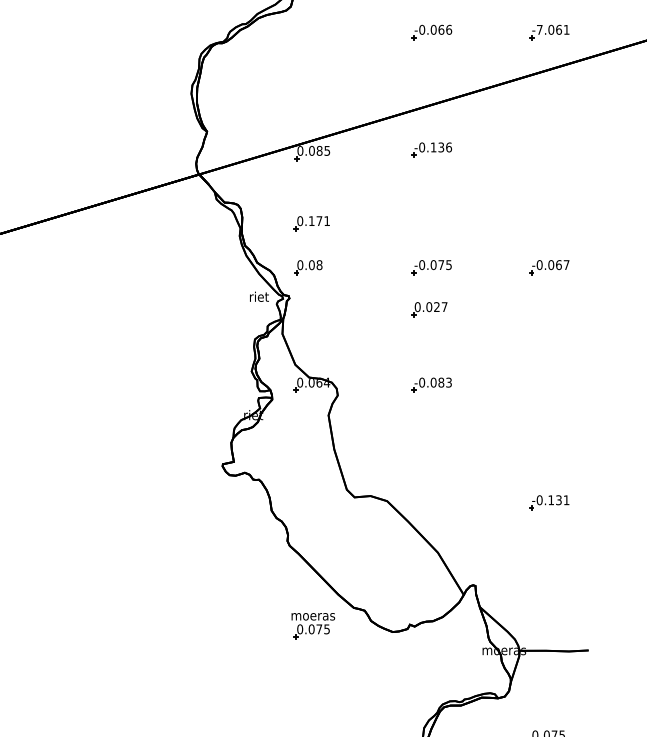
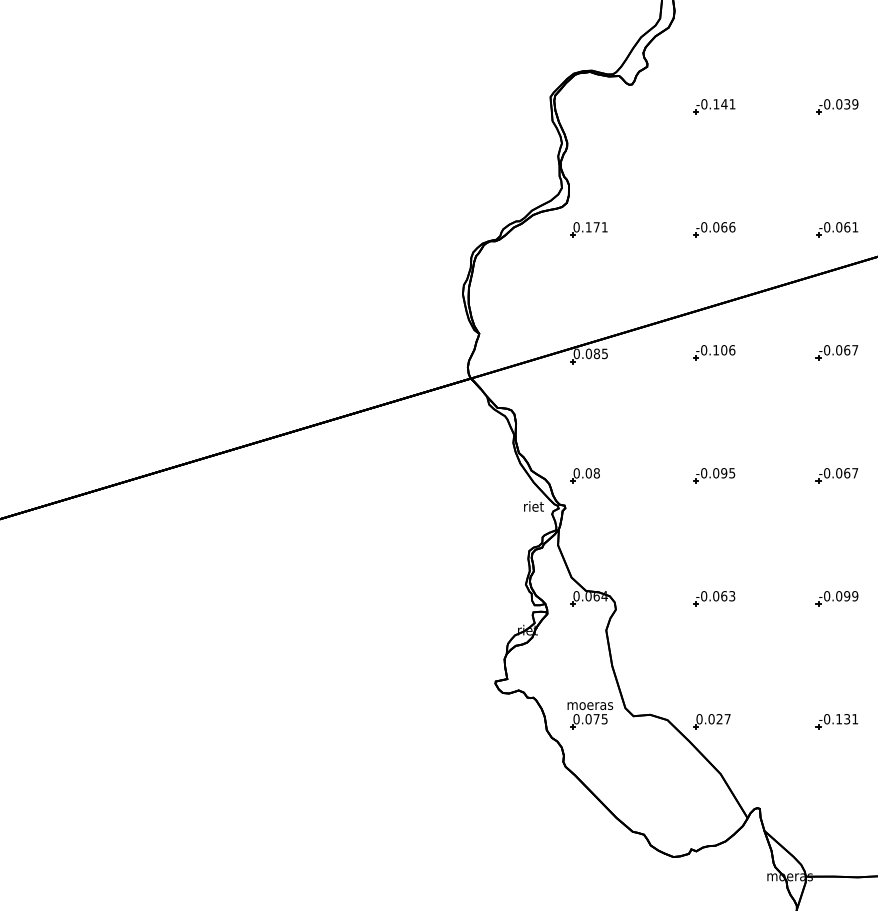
text: (540, 30) -> (827, 227), -7.061 -> -0.061
text: (441, 147) -> (724, 350), -0.136 -> -0.106
part: (548, 149) -> (836, 352), added
part: (311, 223) -> (588, 229), moved
text: (441, 265) -> (724, 473), -0.075 -> -0.095
part: (429, 309) -> (711, 721), moved
text: (441, 382) -> (724, 596), -0.083 -> -0.063
part: (548, 384) -> (836, 598), added
part: (313, 625) -> (590, 715), moved

